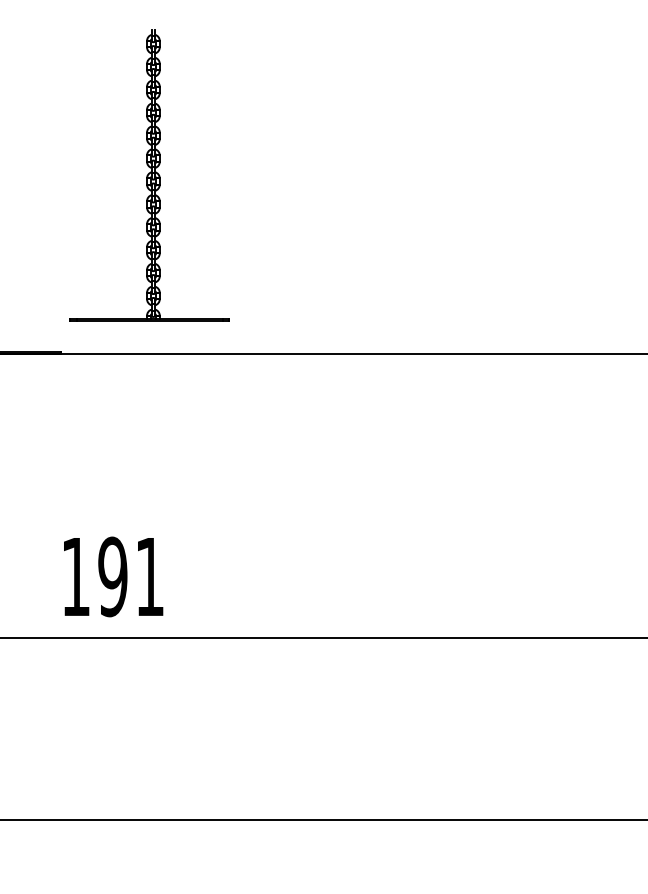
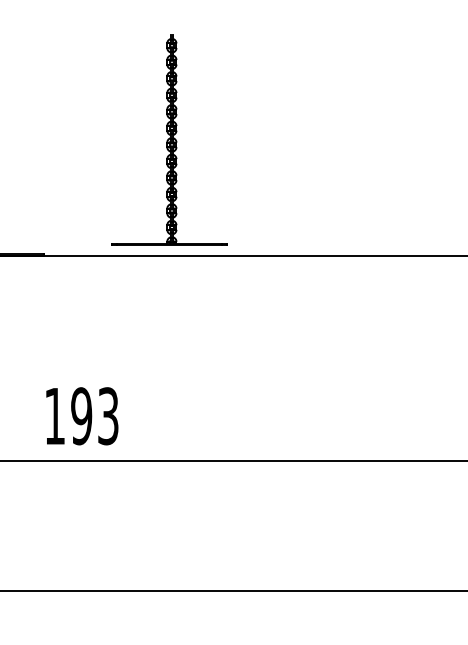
part: (150, 174) -> (169, 139), moved
text: (150, 577) -> (108, 416), 191 -> 193

